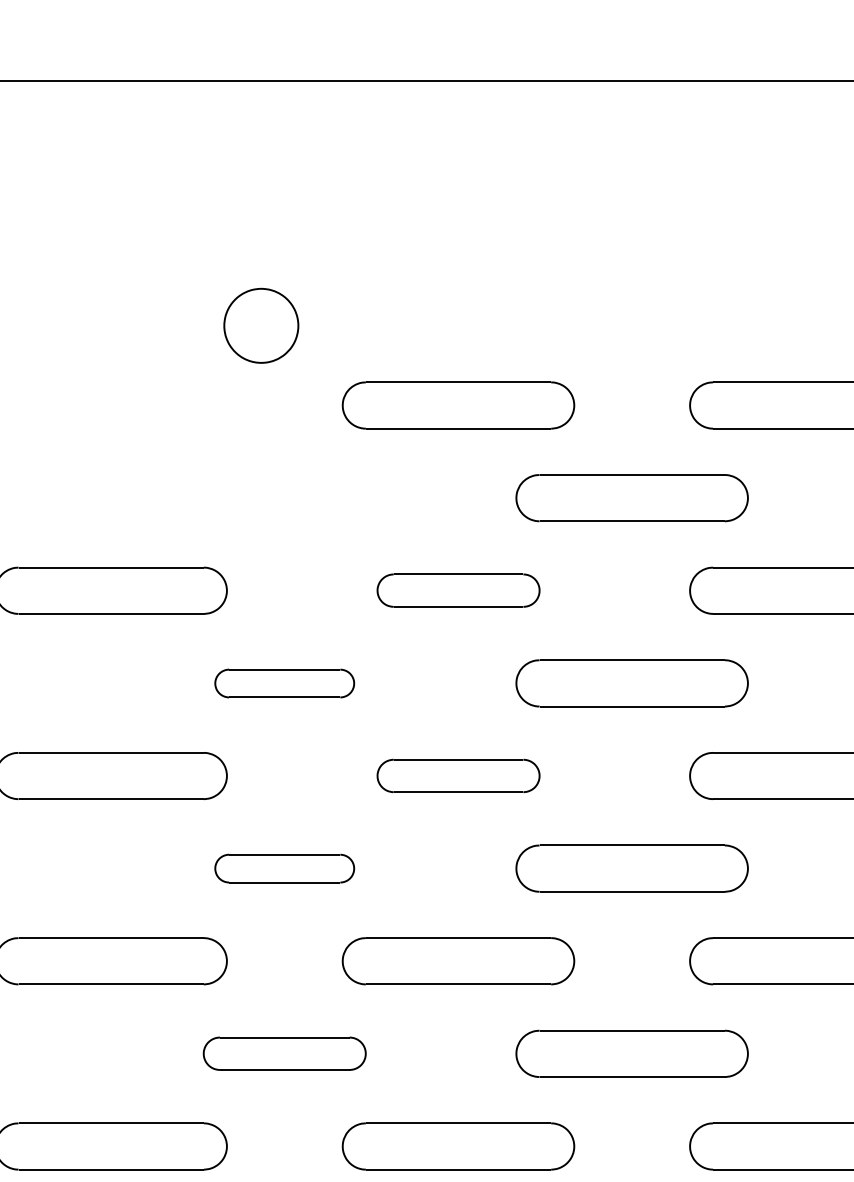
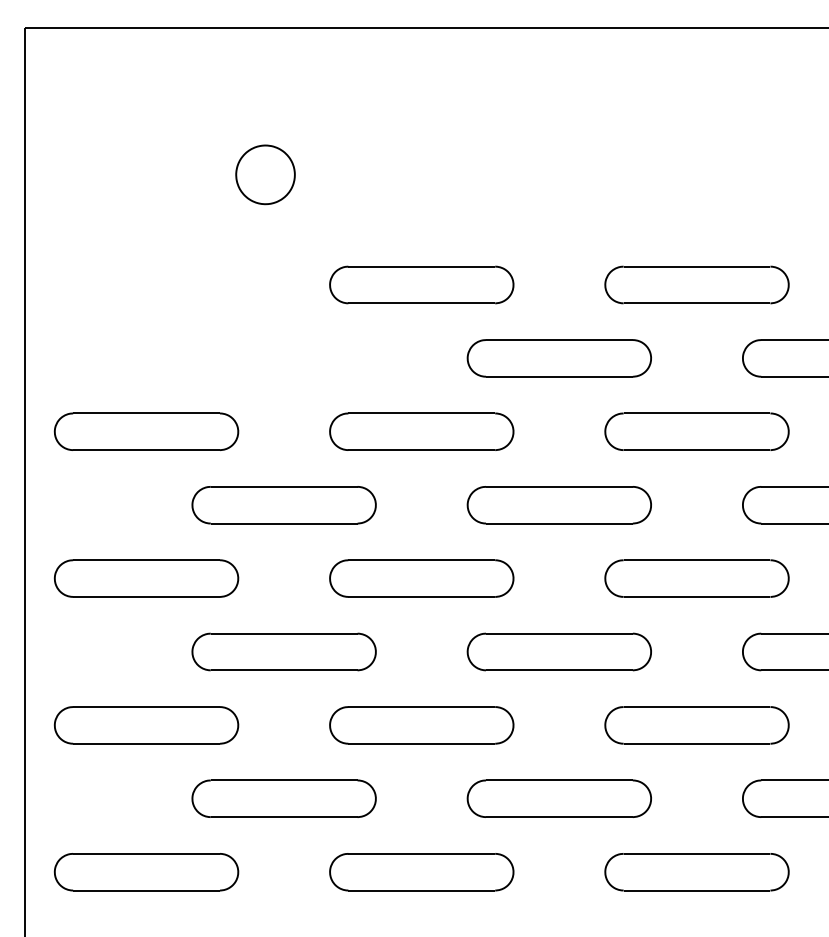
part: (261, 325) -> (265, 174), moved
part: (458, 590) -> (421, 431), size x1.43
part: (283, 683) -> (283, 505), size x1.67
part: (458, 775) -> (421, 578), size x1.43
part: (283, 868) -> (283, 651), size x1.67
part: (283, 1053) -> (283, 798), size x1.43

